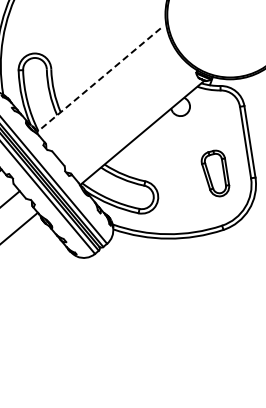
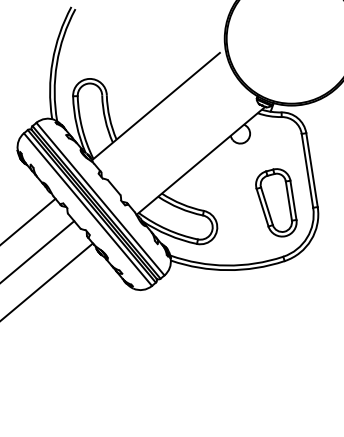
line: (98, 80) -> (155, 106), dashed -> solid
part: (215, 173) -> (276, 202), size x1.43

